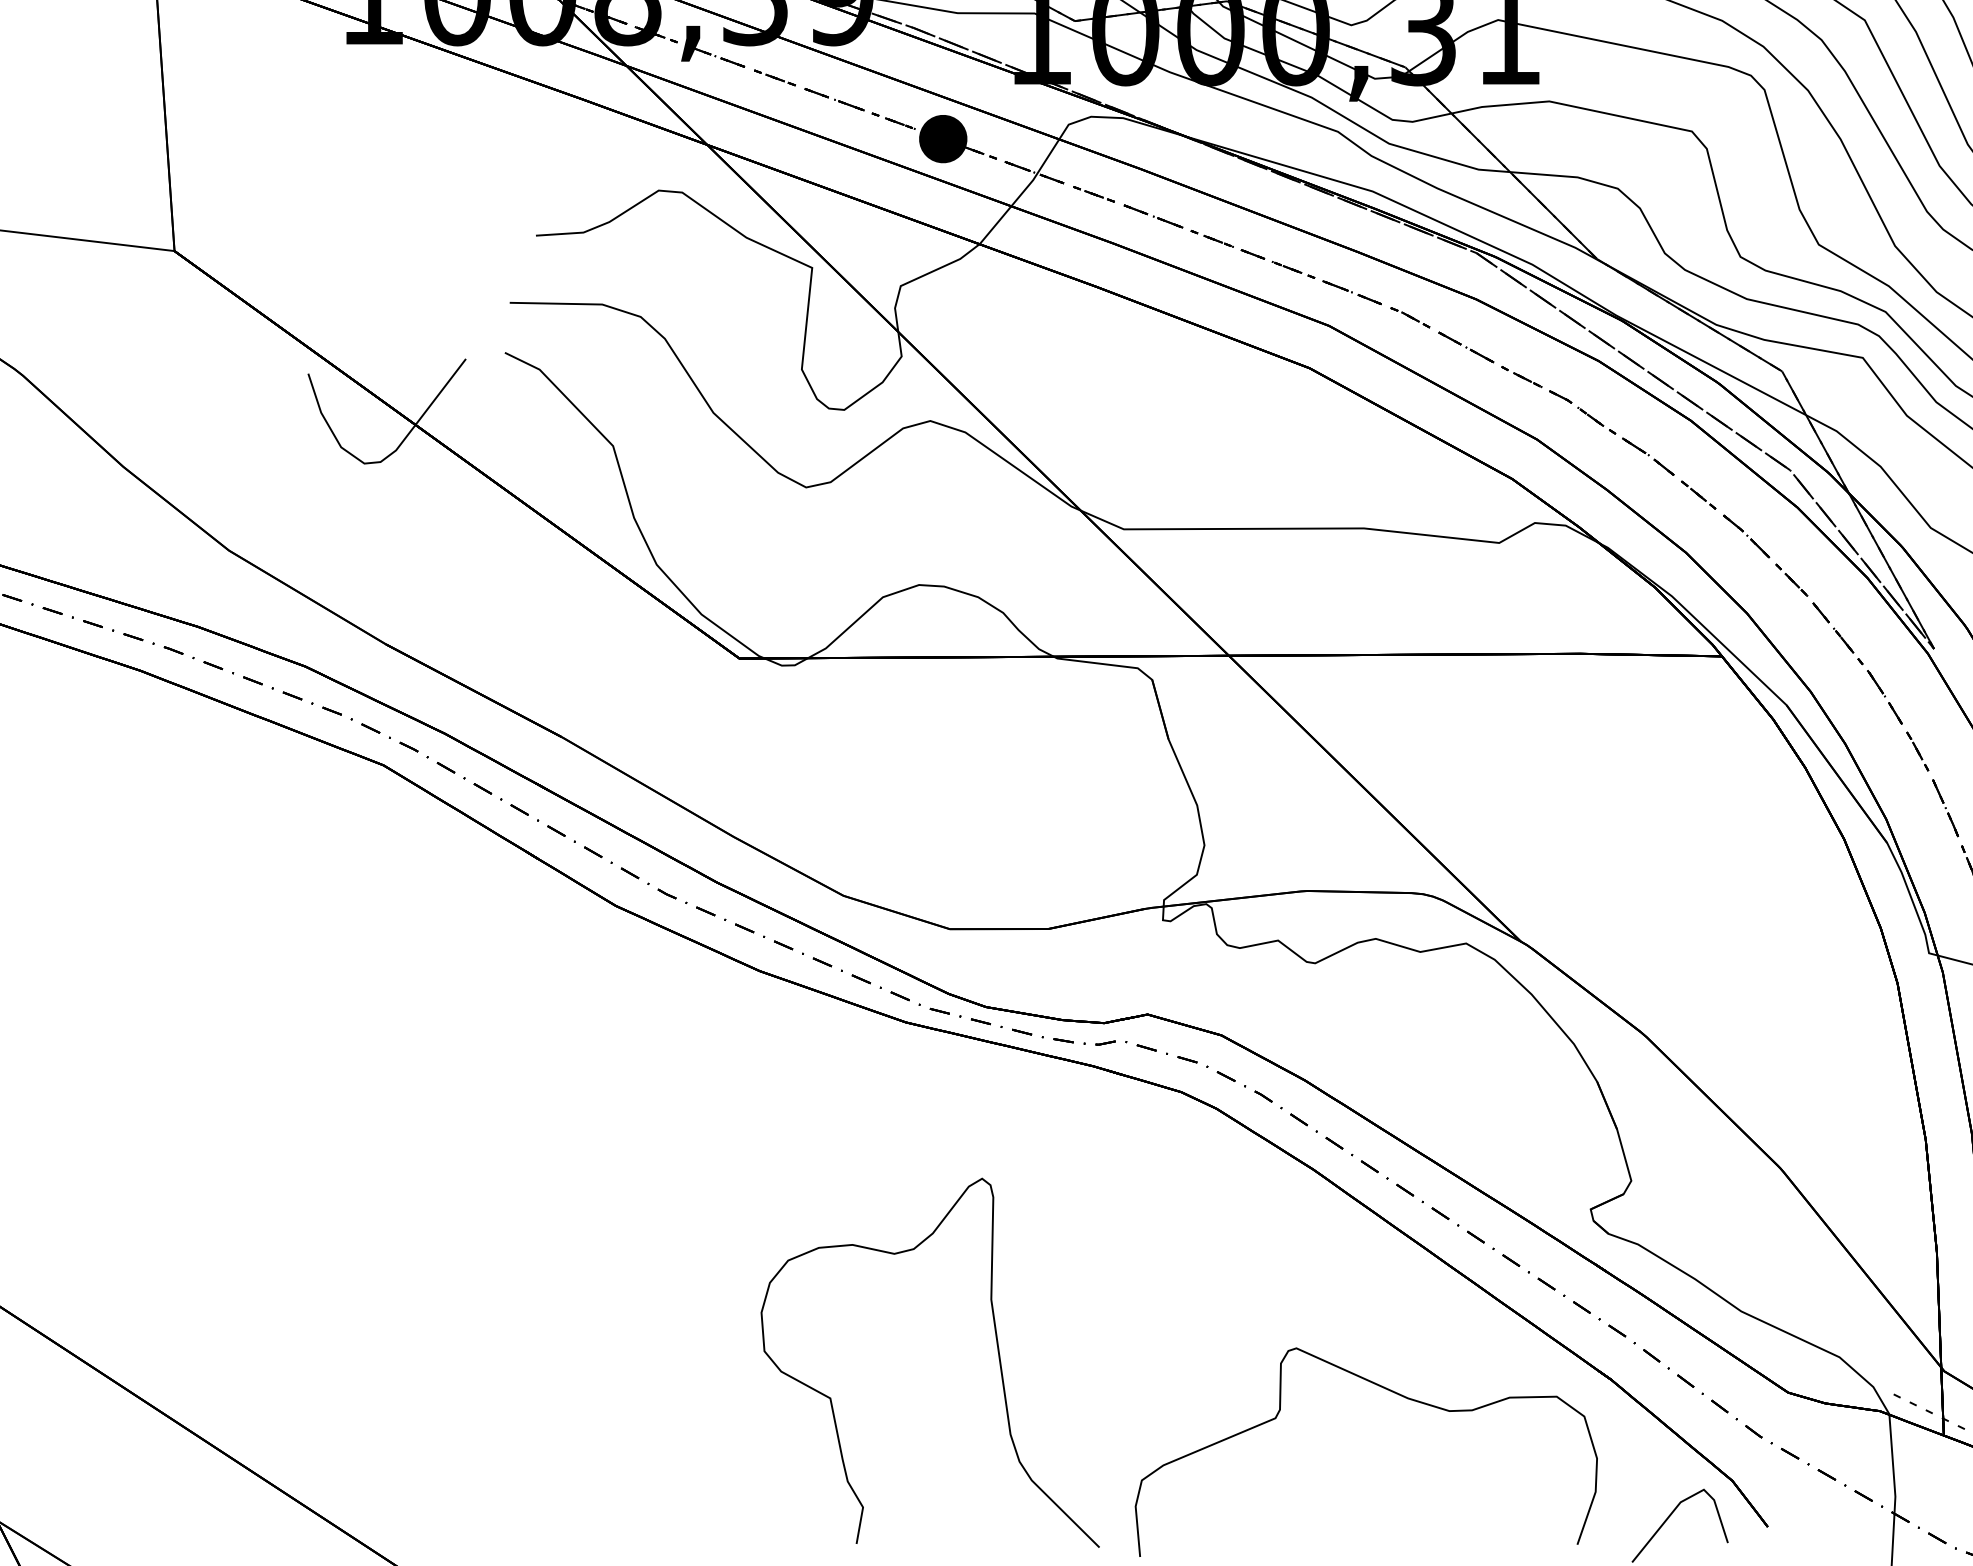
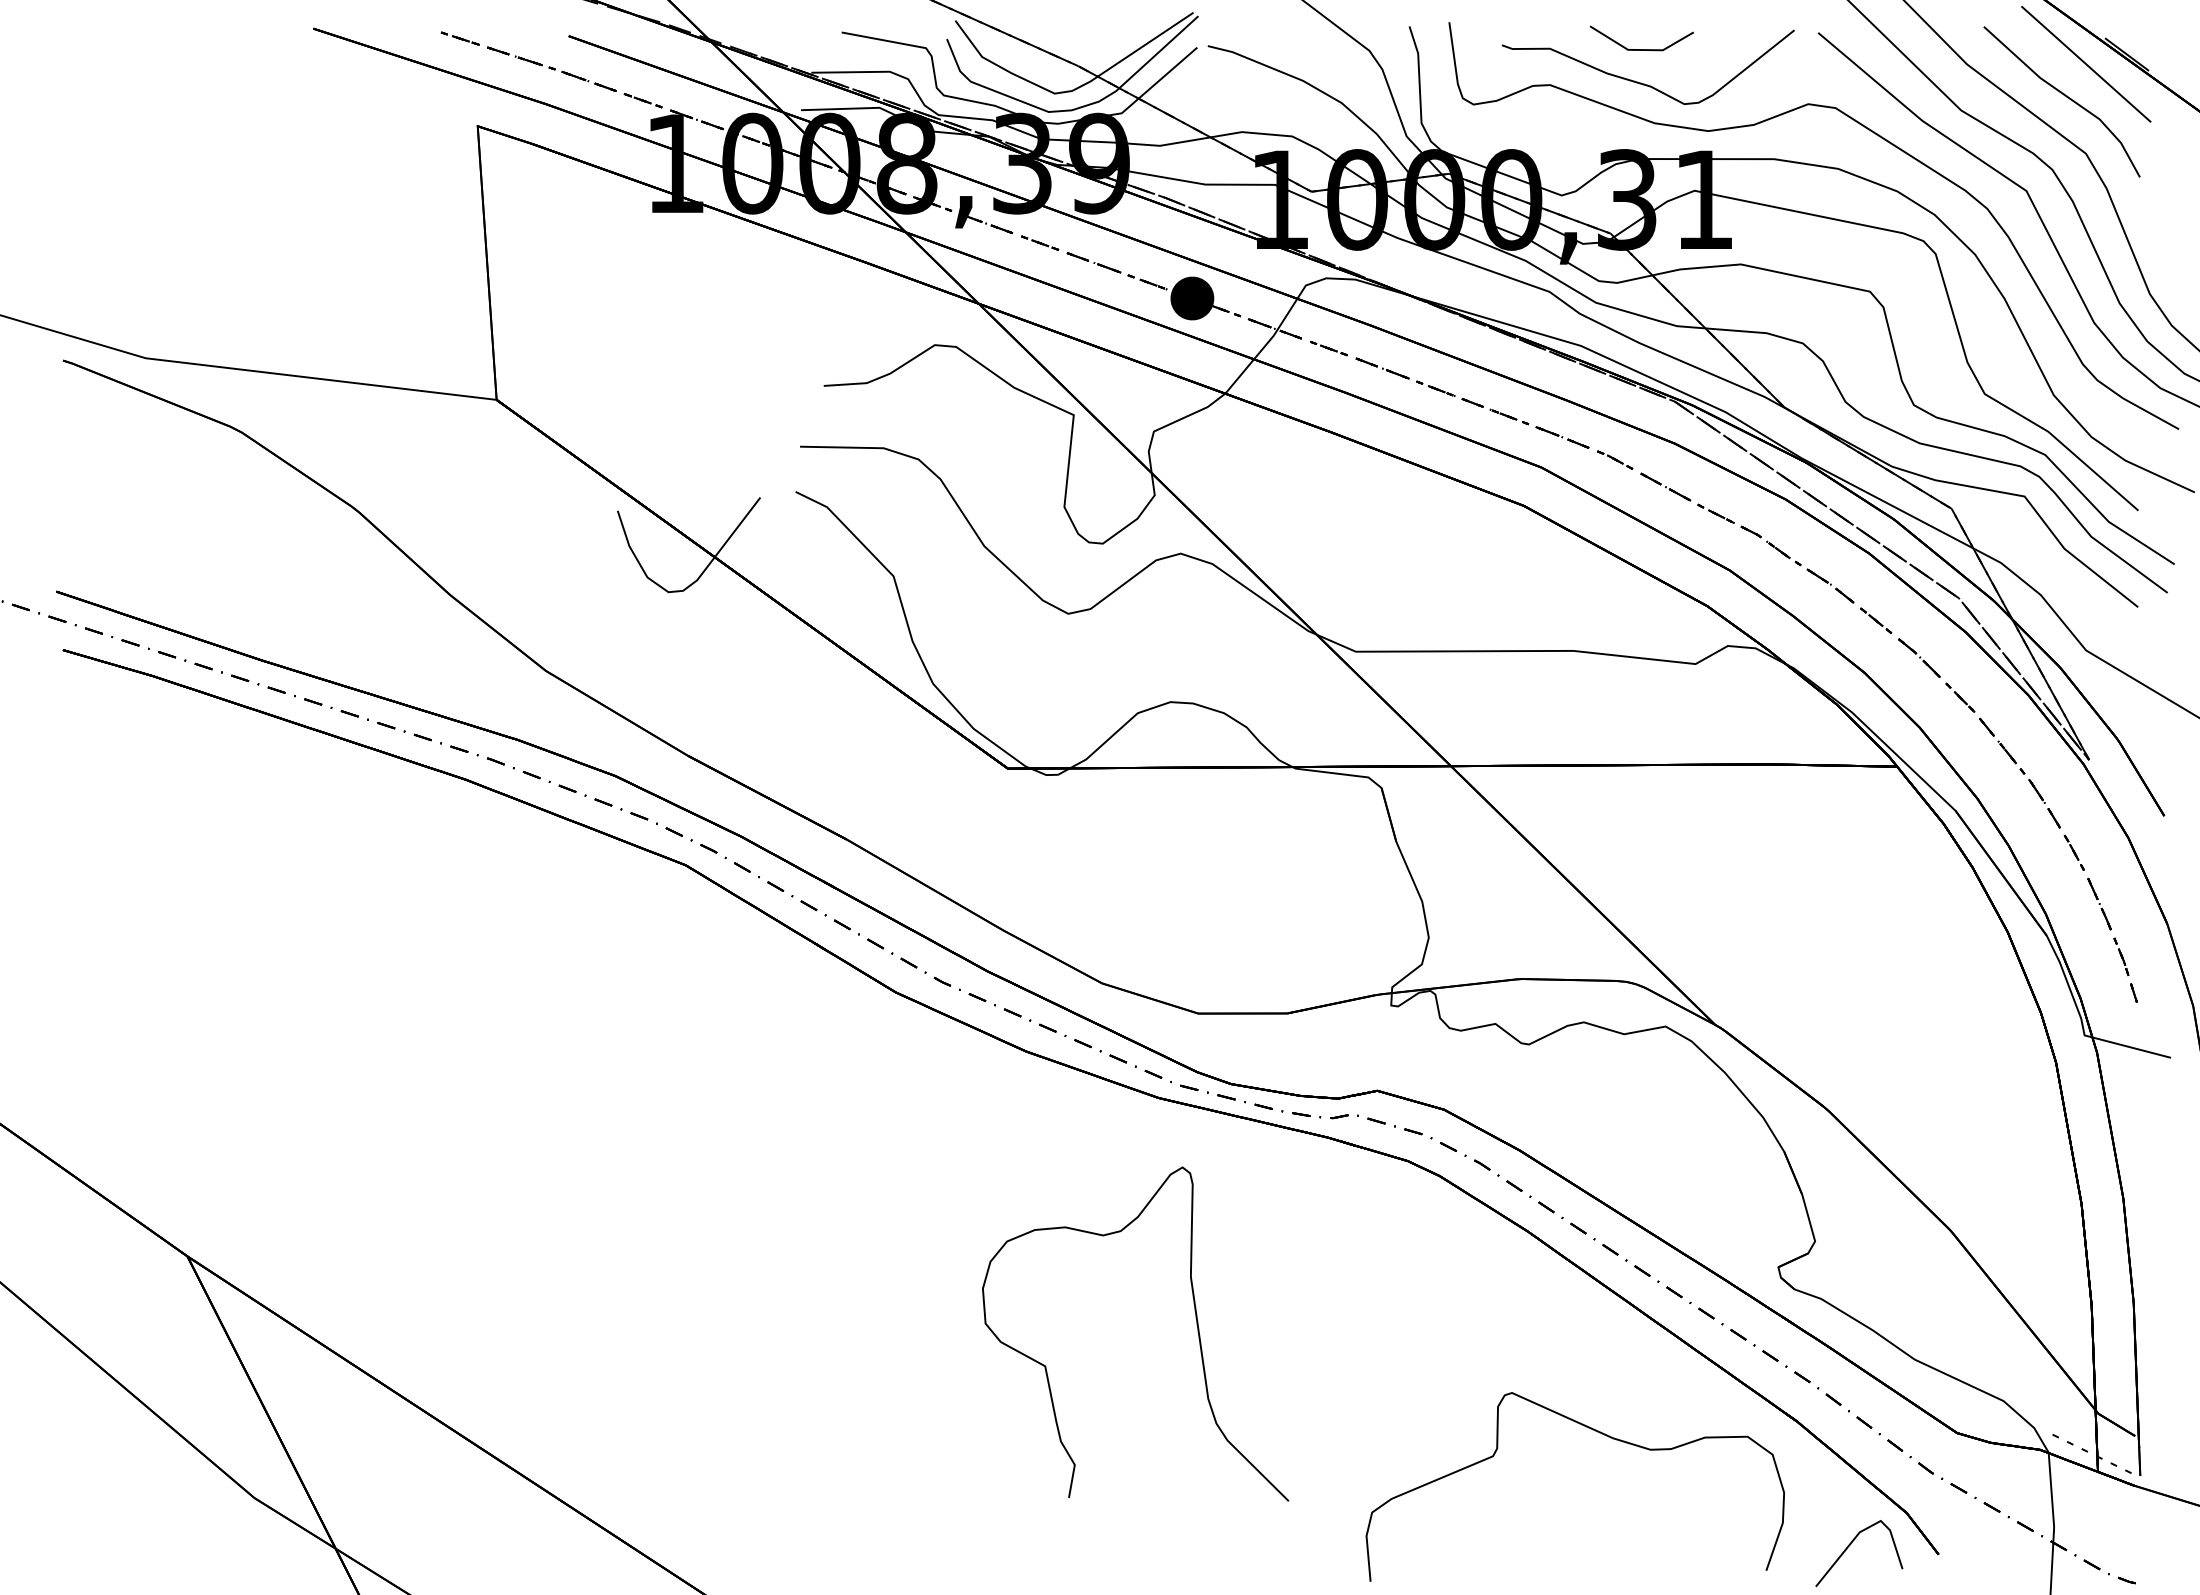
curve: (997, 1353) -> (1196, 1325), moved

